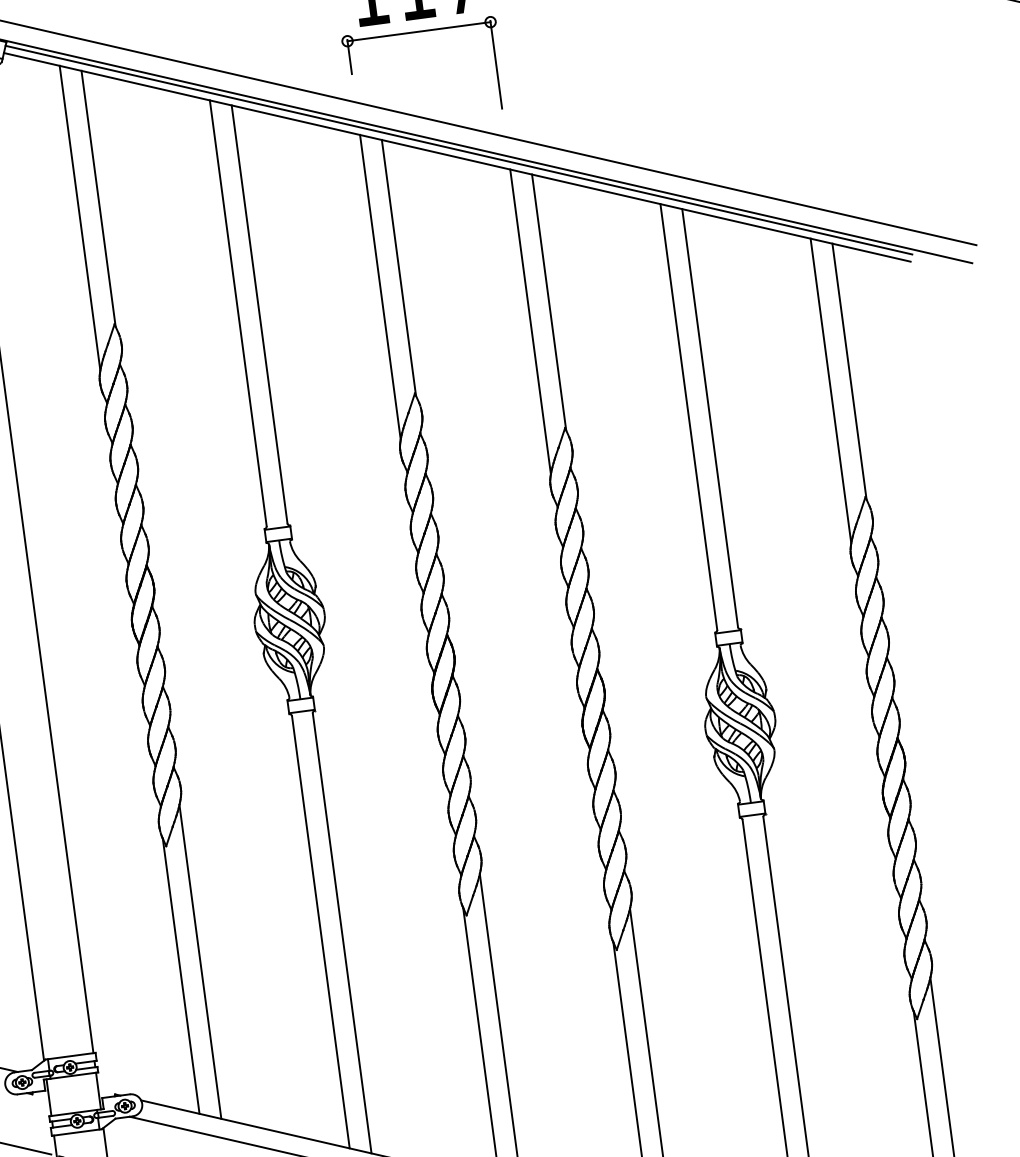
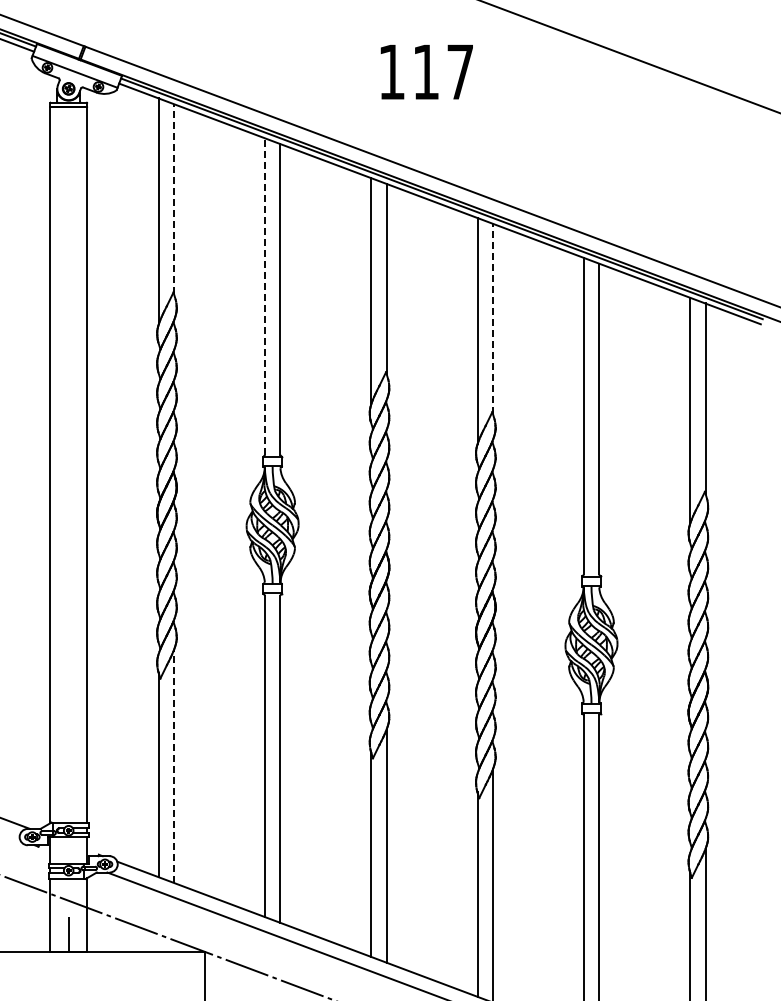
part: (419, 31) -> (424, 108), removed
line: (99, 197) -> (174, 198), solid -> dashed
line: (548, 302) -> (492, 318), solid -> dashed
line: (237, 312) -> (264, 295), solid -> dashed
line: (201, 962) -> (174, 766), solid -> dashed

